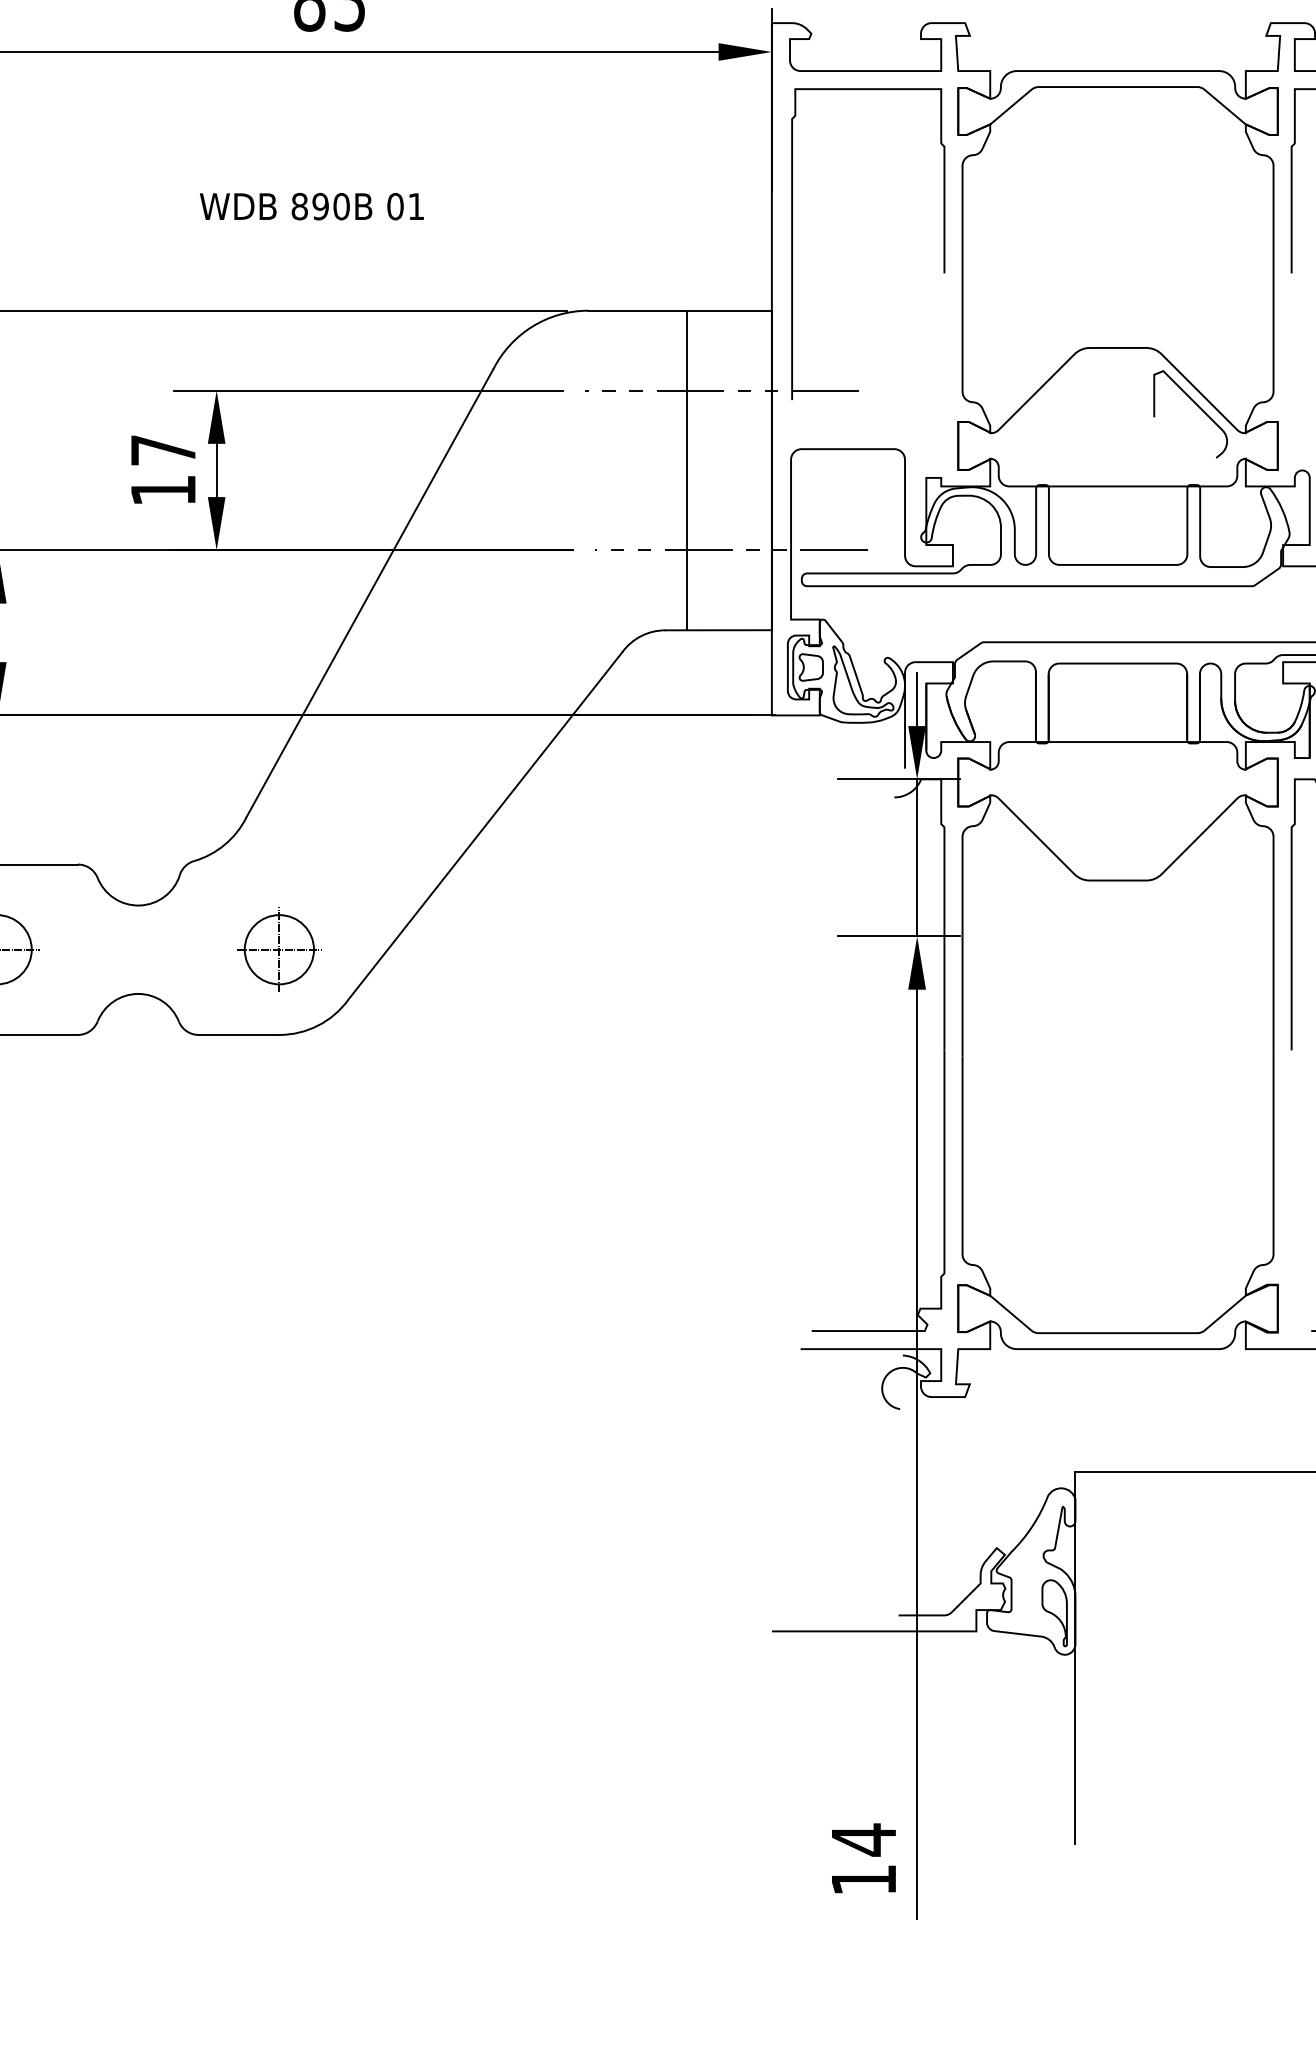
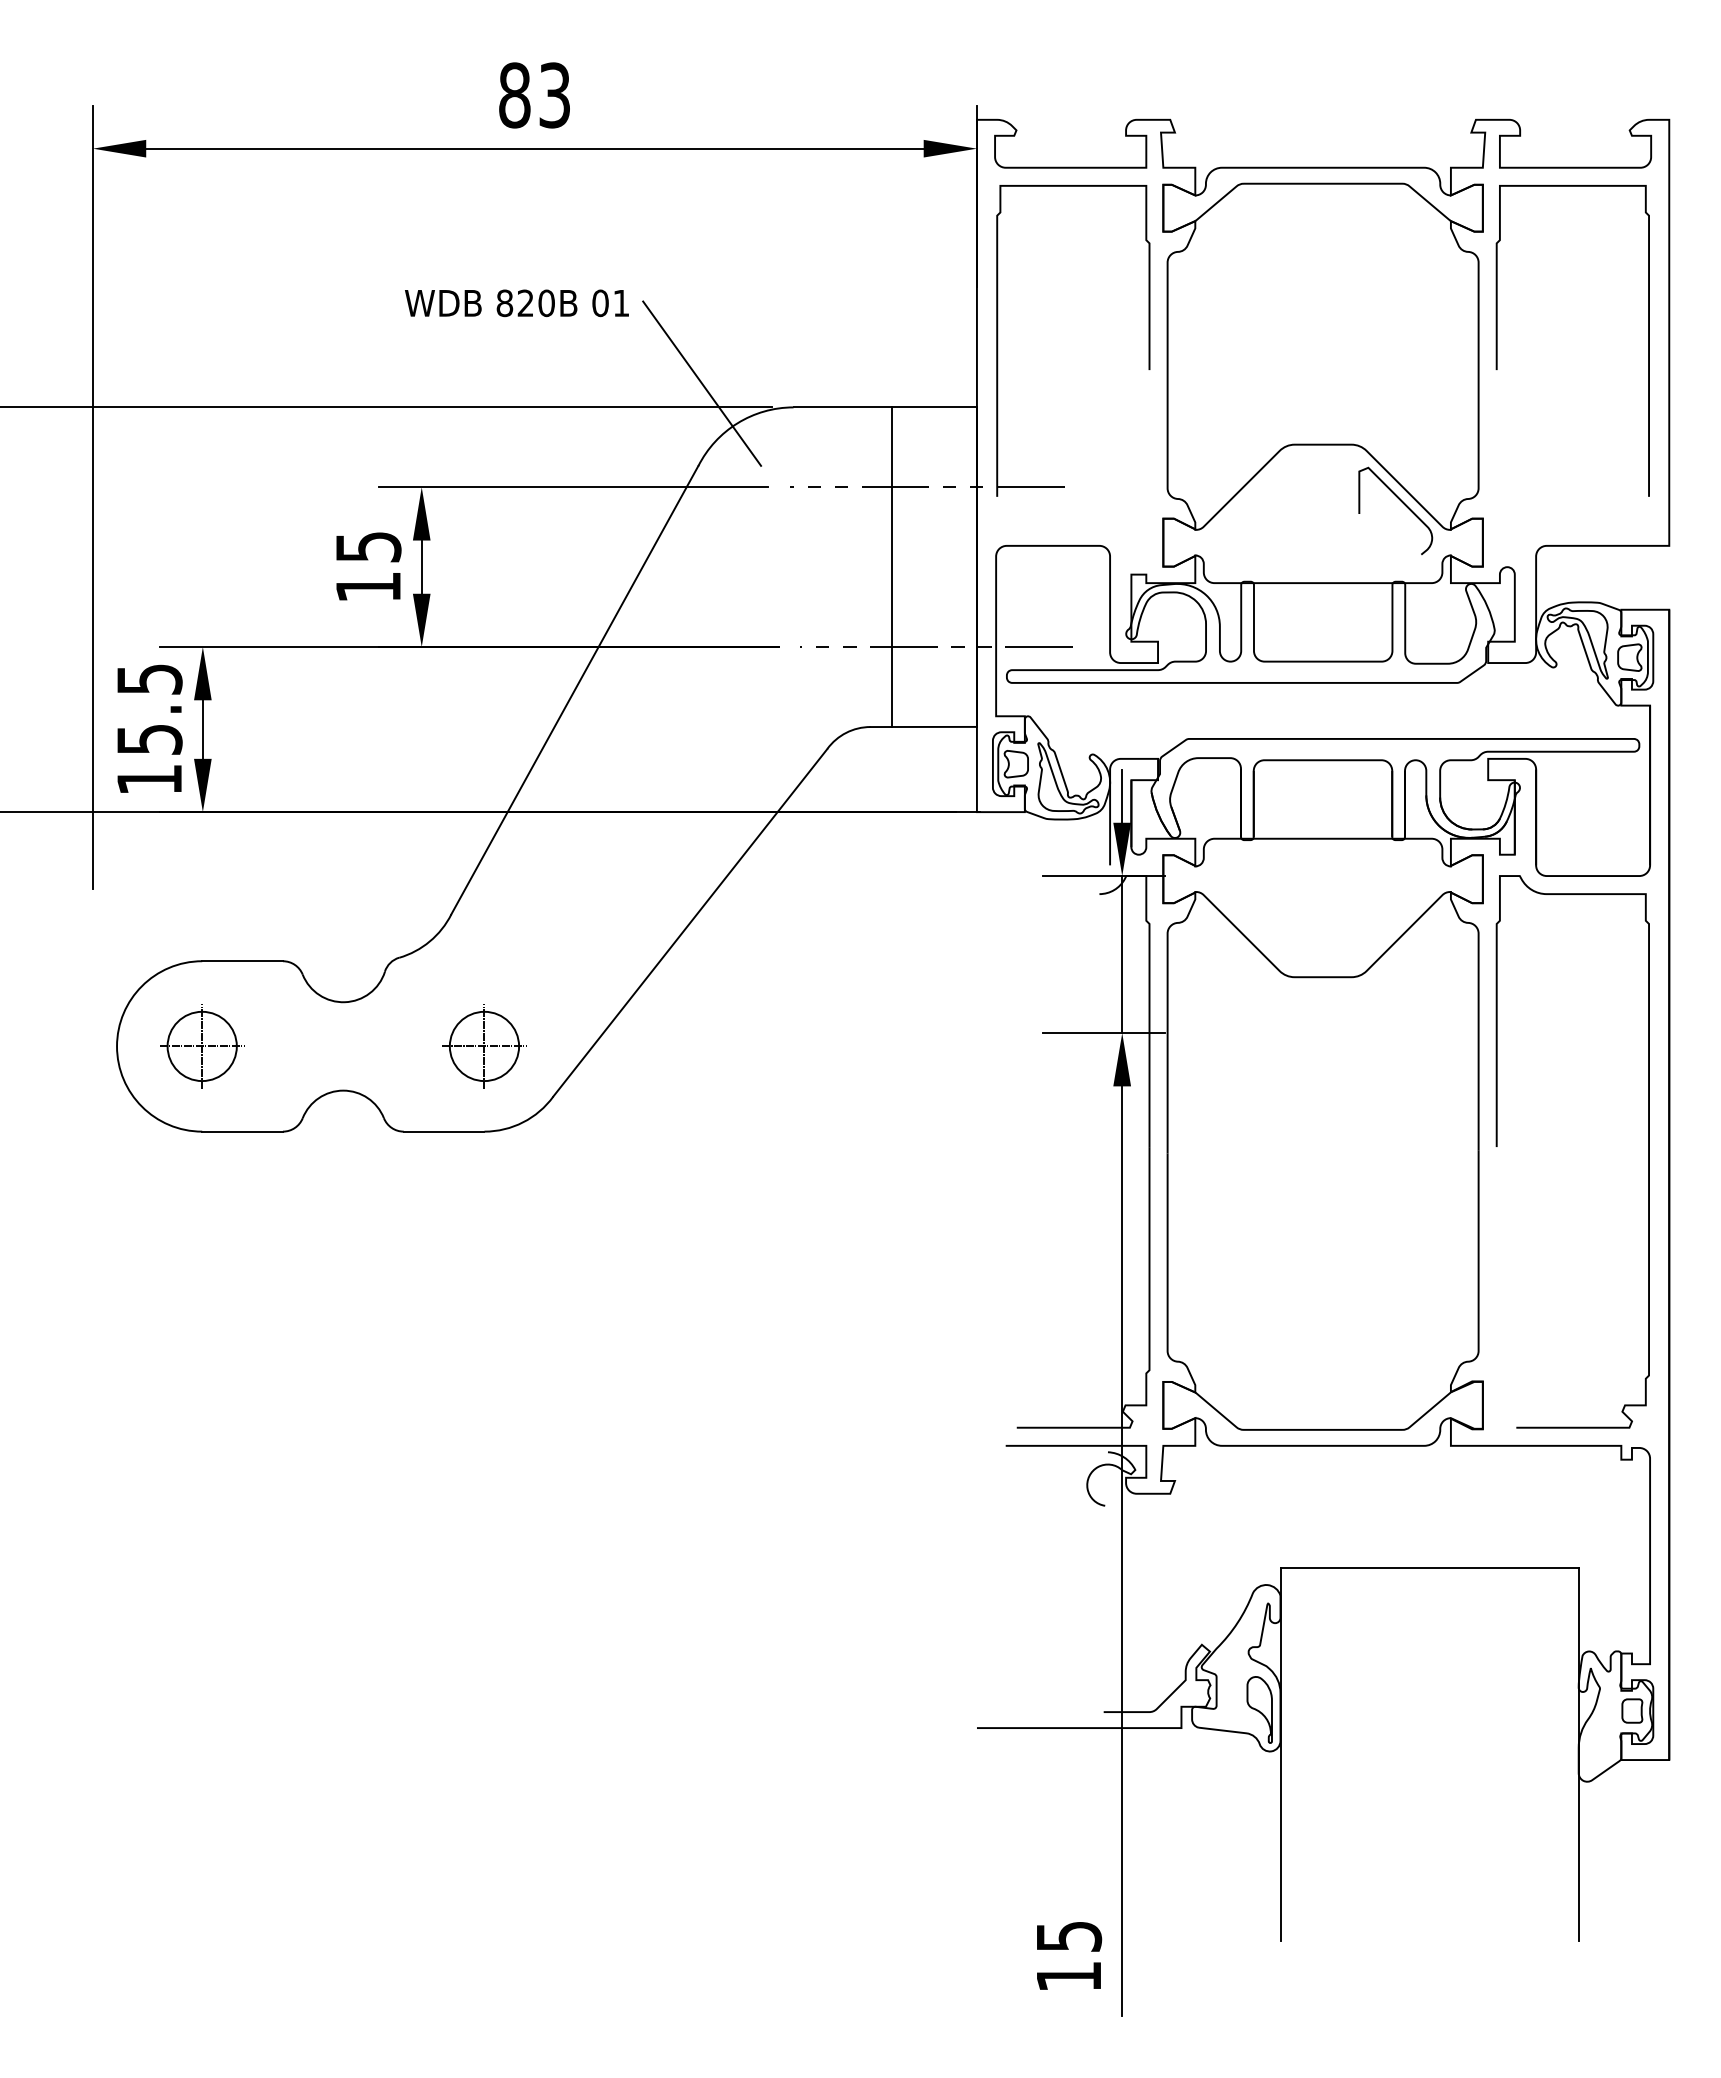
text: (320, 206) -> (525, 303), 890B -> 820B
line: (497, 286) -> (702, 383), added
text: (163, 450) -> (368, 547), 17 -> 15
text: (864, 1839) -> (1069, 1936), 14 -> 15

